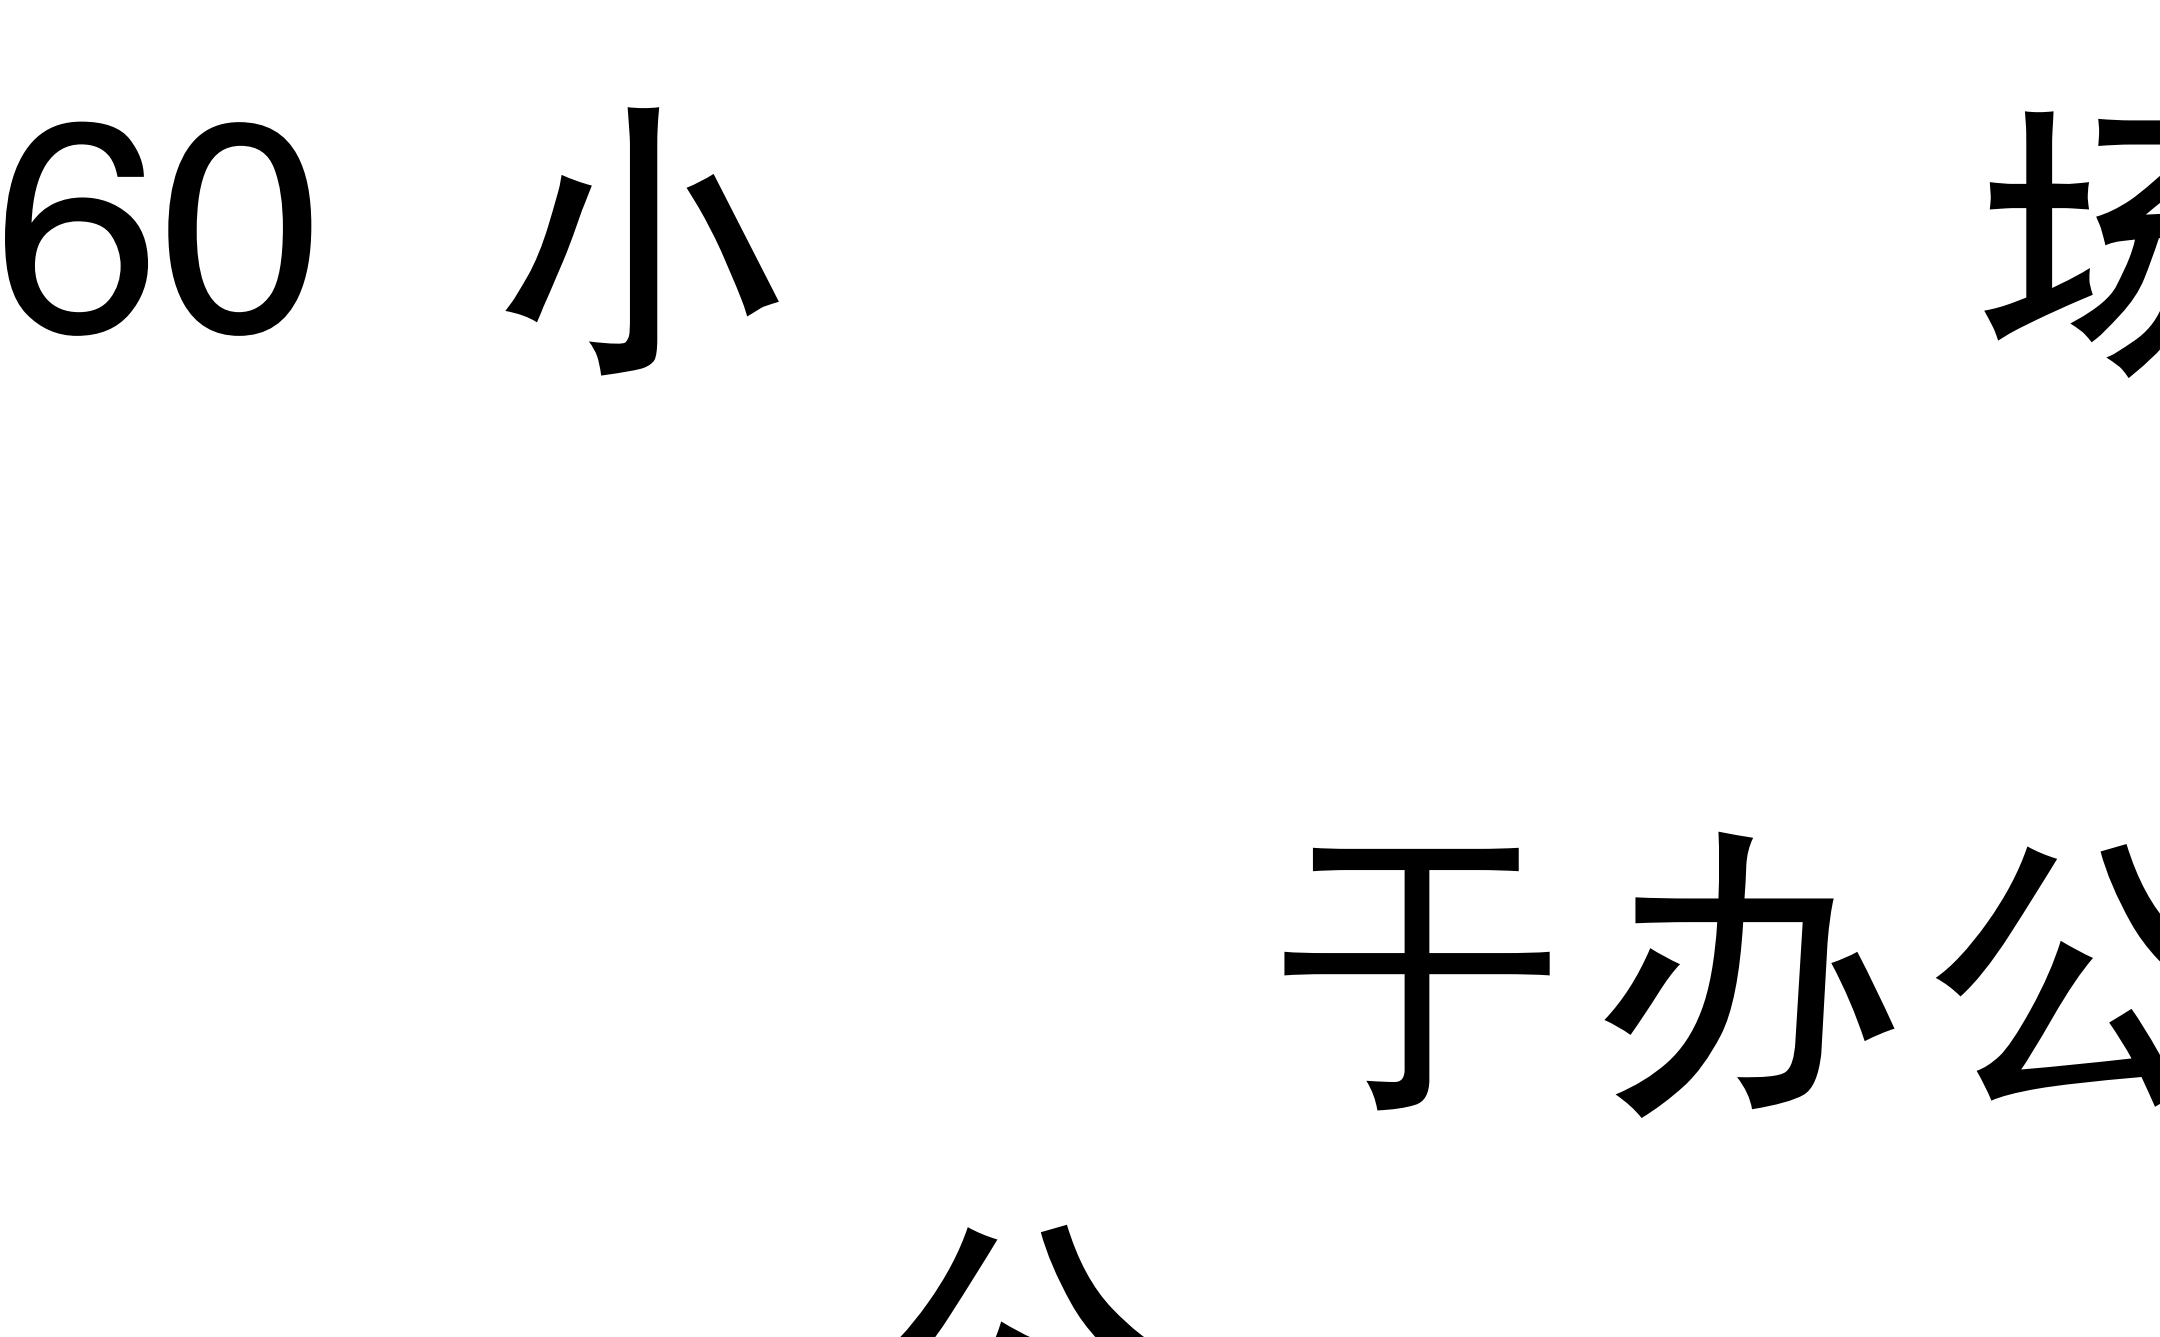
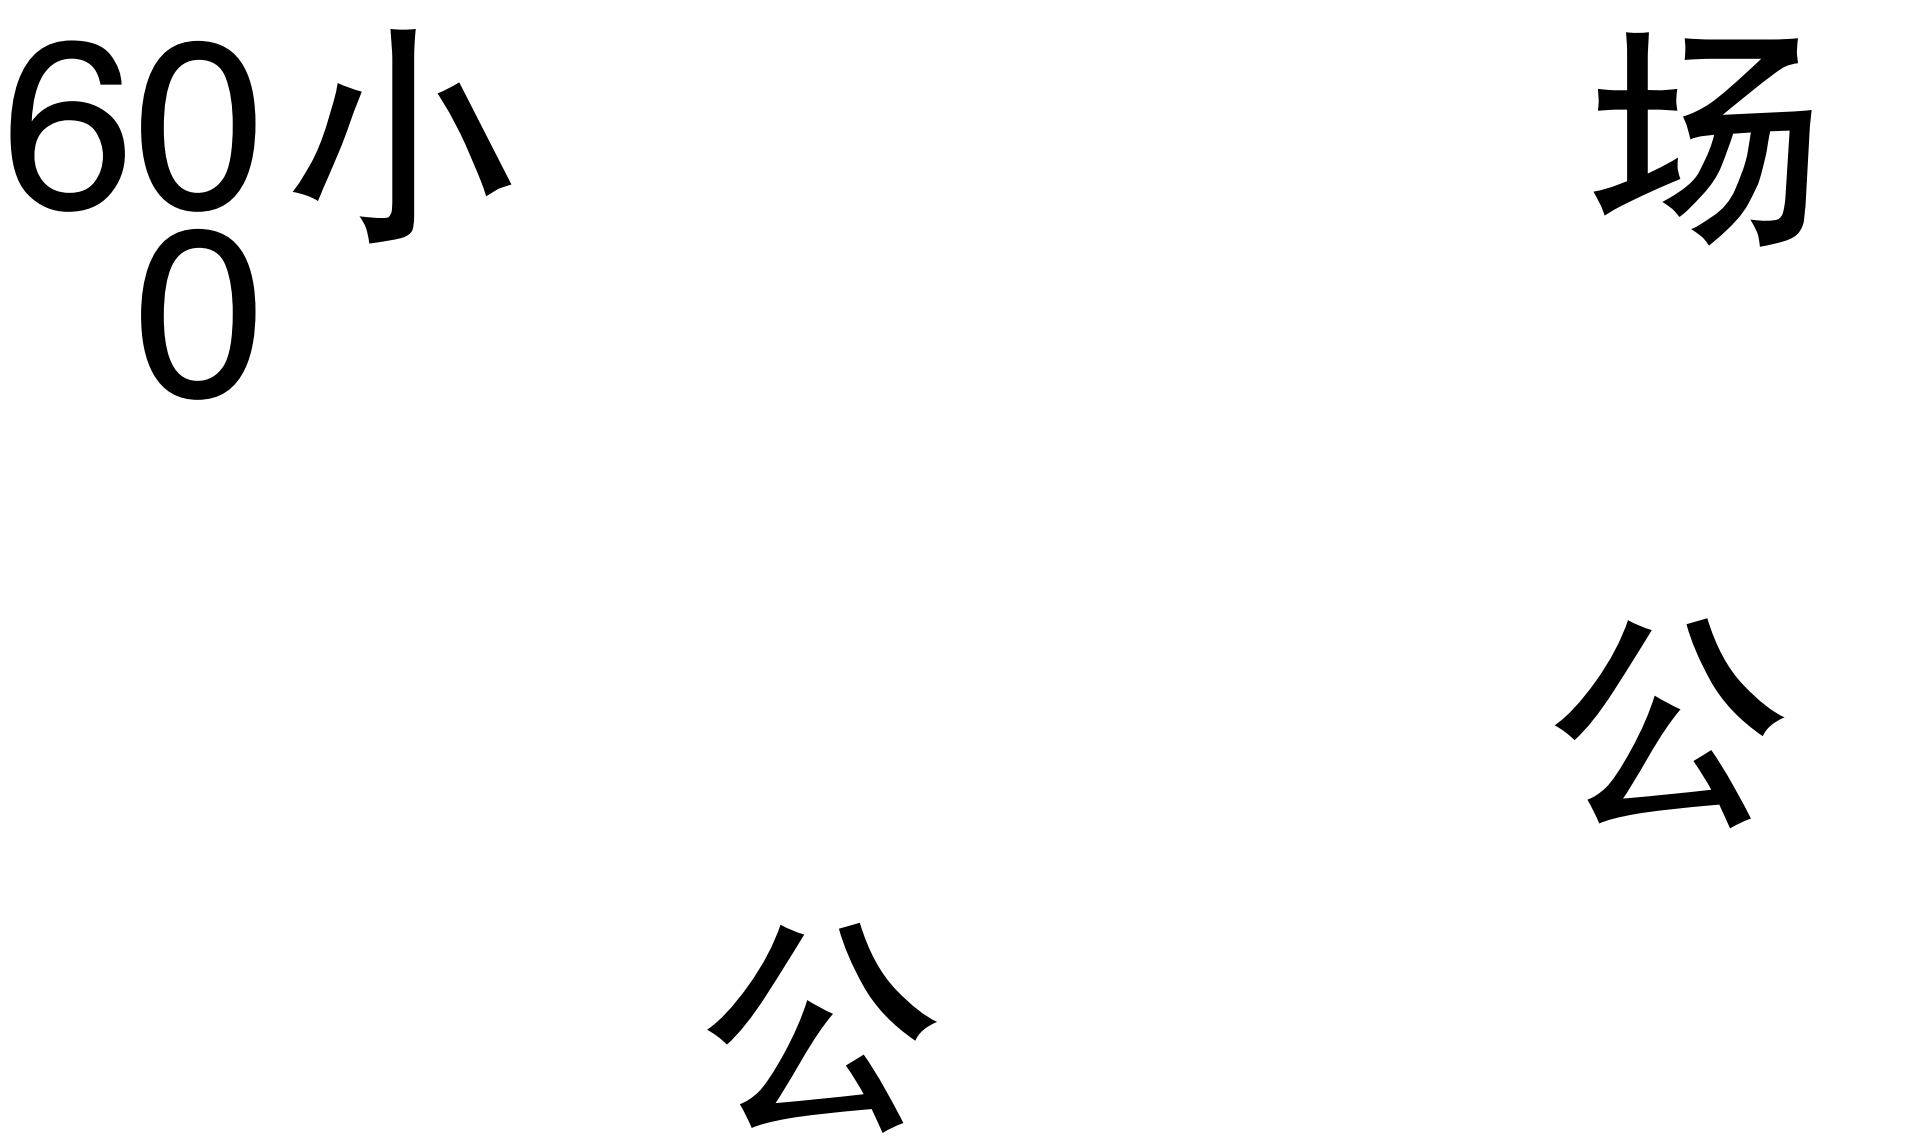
part: (642, 241) -> (402, 136), moved
part: (240, 464) -> (198, 314), added
part: (1737, 974) -> (1396, 722), removed
fill: (1416, 979) -> (1139, 726), removed

